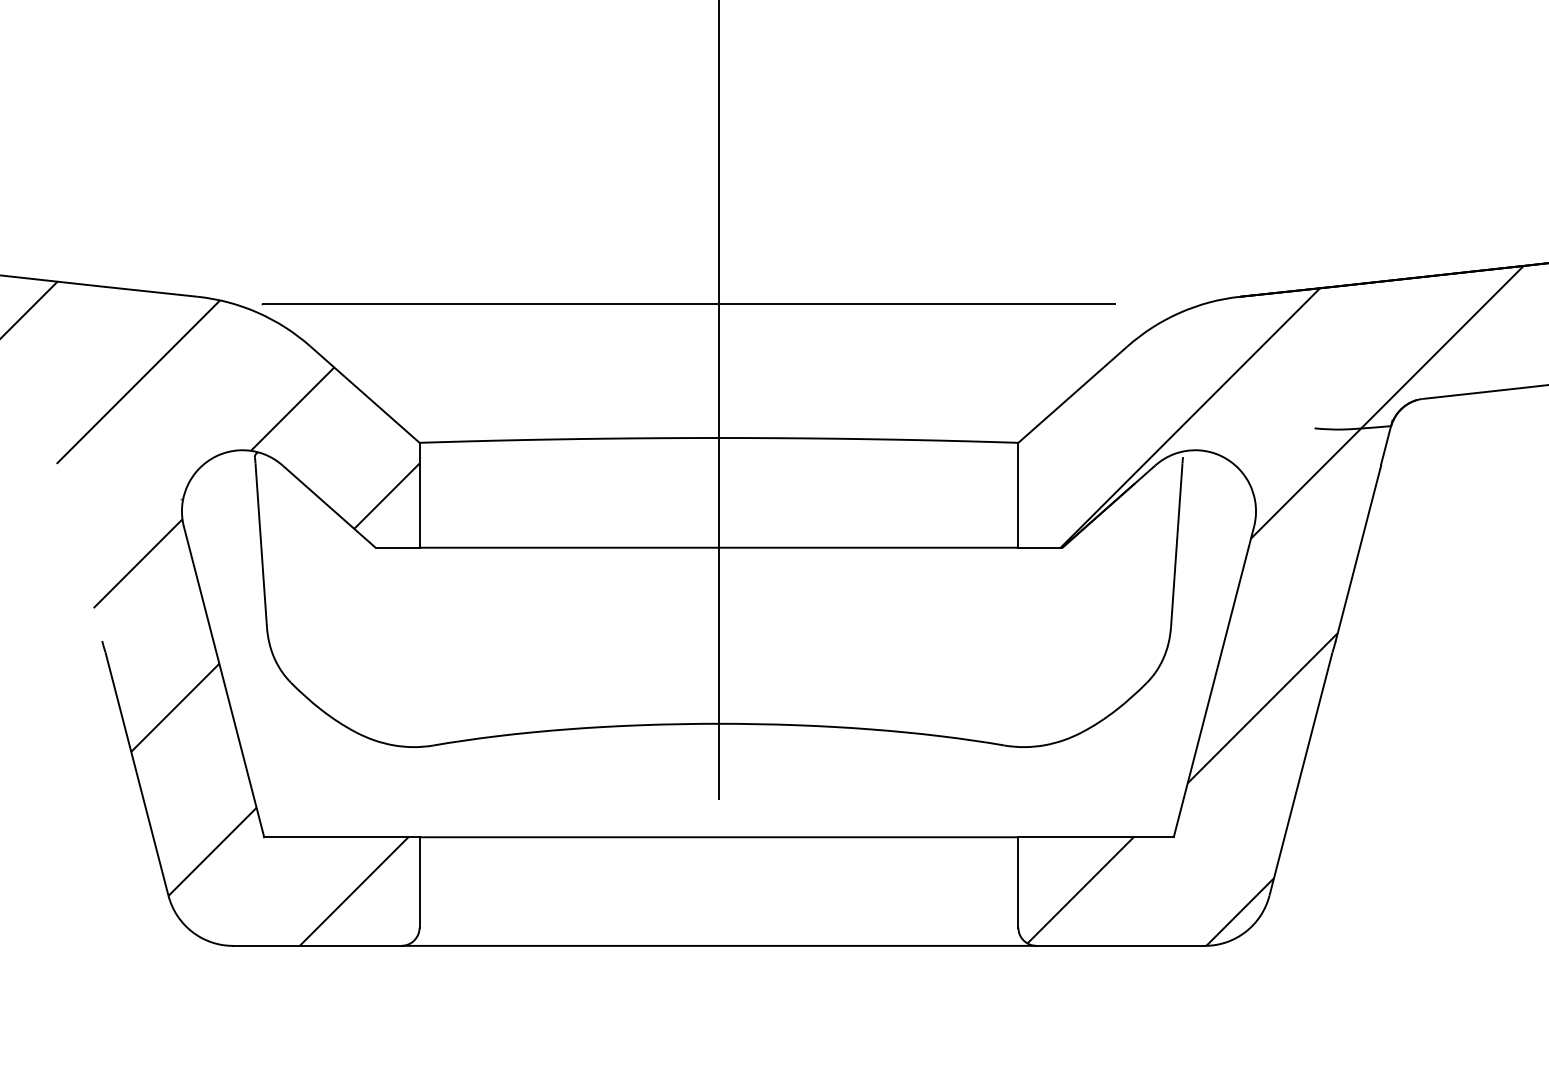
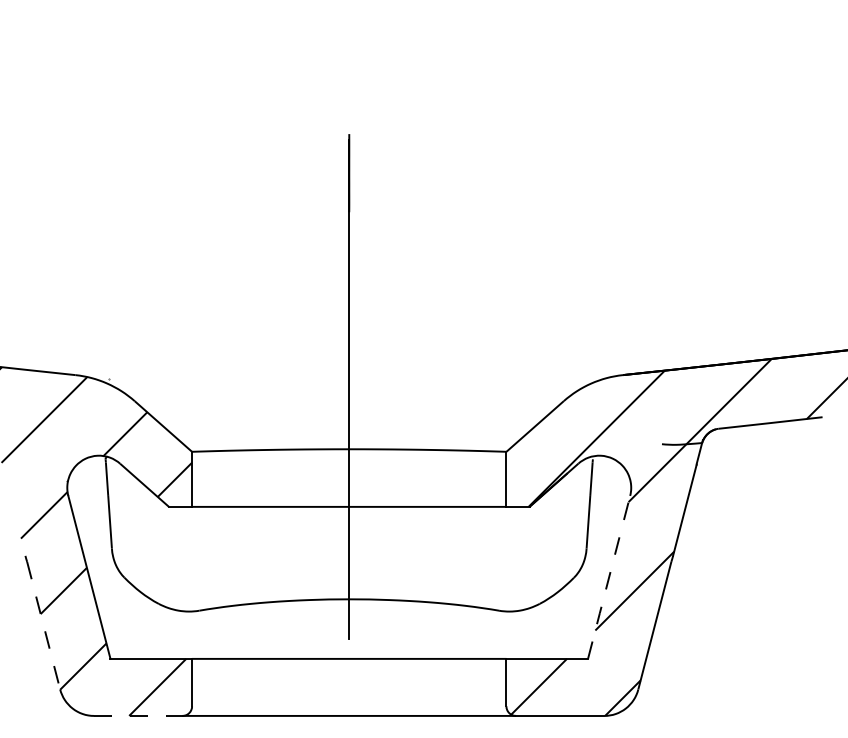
line: (732, 303) -> (356, 378), removed
line: (1212, 682) -> (608, 577), solid -> dashed
line: (136, 771) -> (43, 624), solid -> dashed
line: (317, 945) -> (138, 715), solid -> dashed

